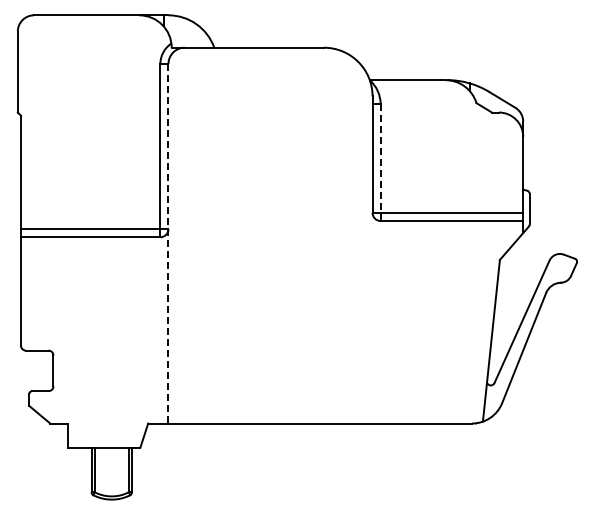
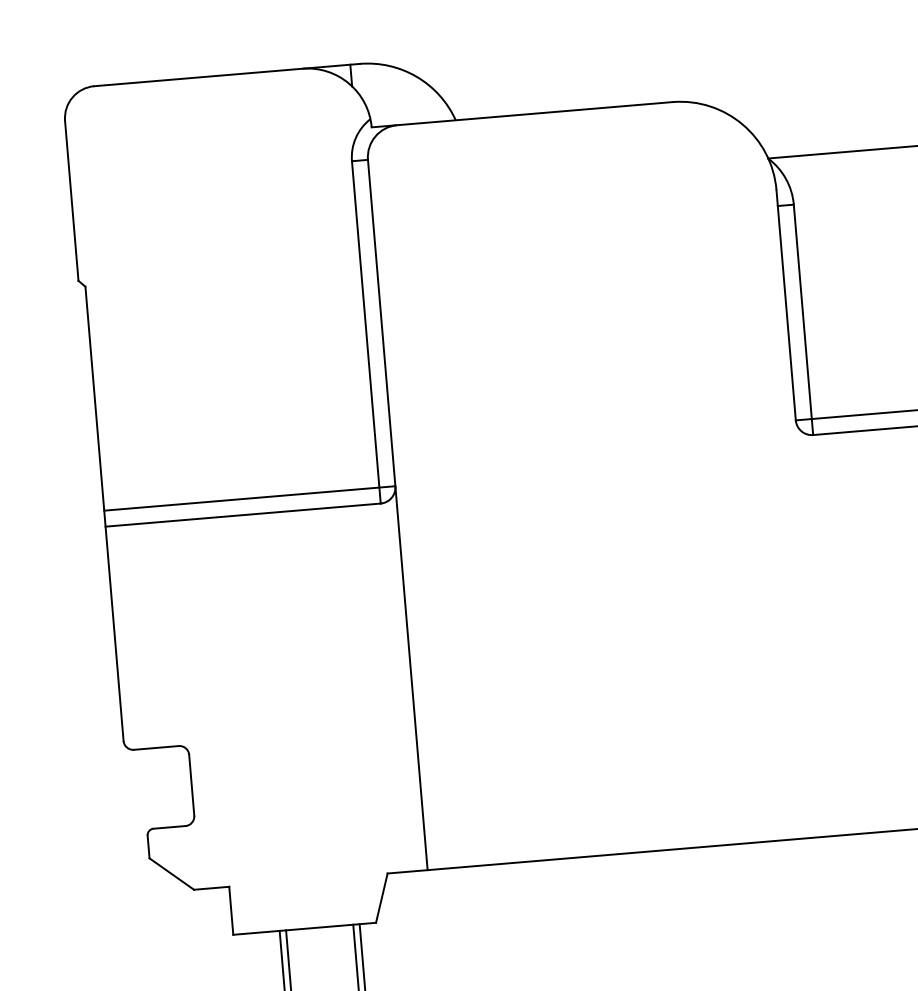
line: (380, 163) -> (803, 321), dashed -> solid
line: (168, 243) -> (397, 514), dashed -> solid

